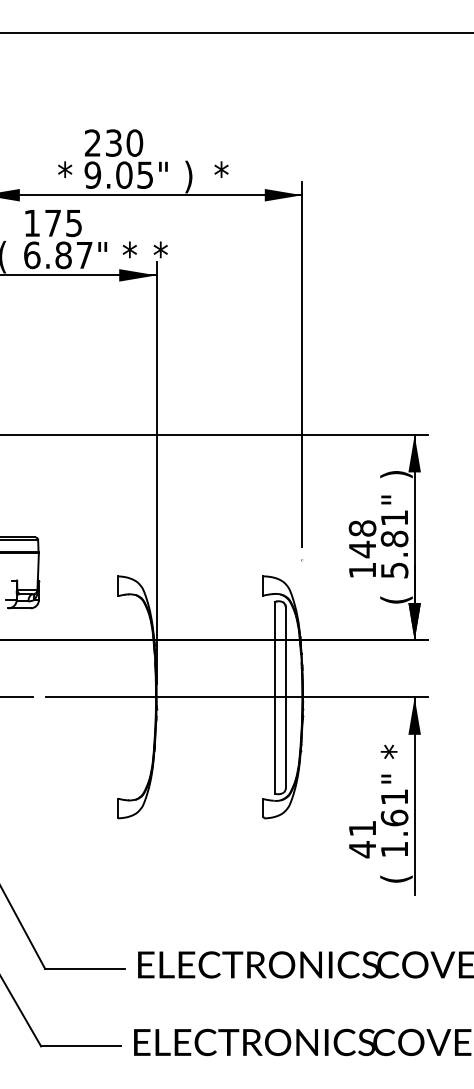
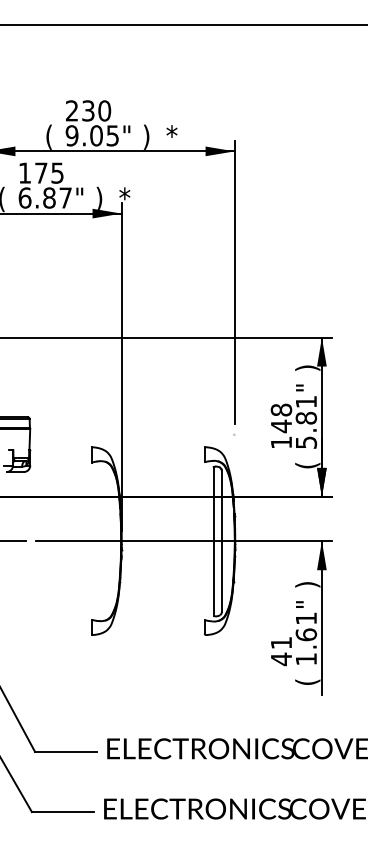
text: (65, 176) -> (50, 136), * -> (
text: (129, 254) -> (100, 197), * -> )
text: (396, 751) -> (307, 583), * -> )

